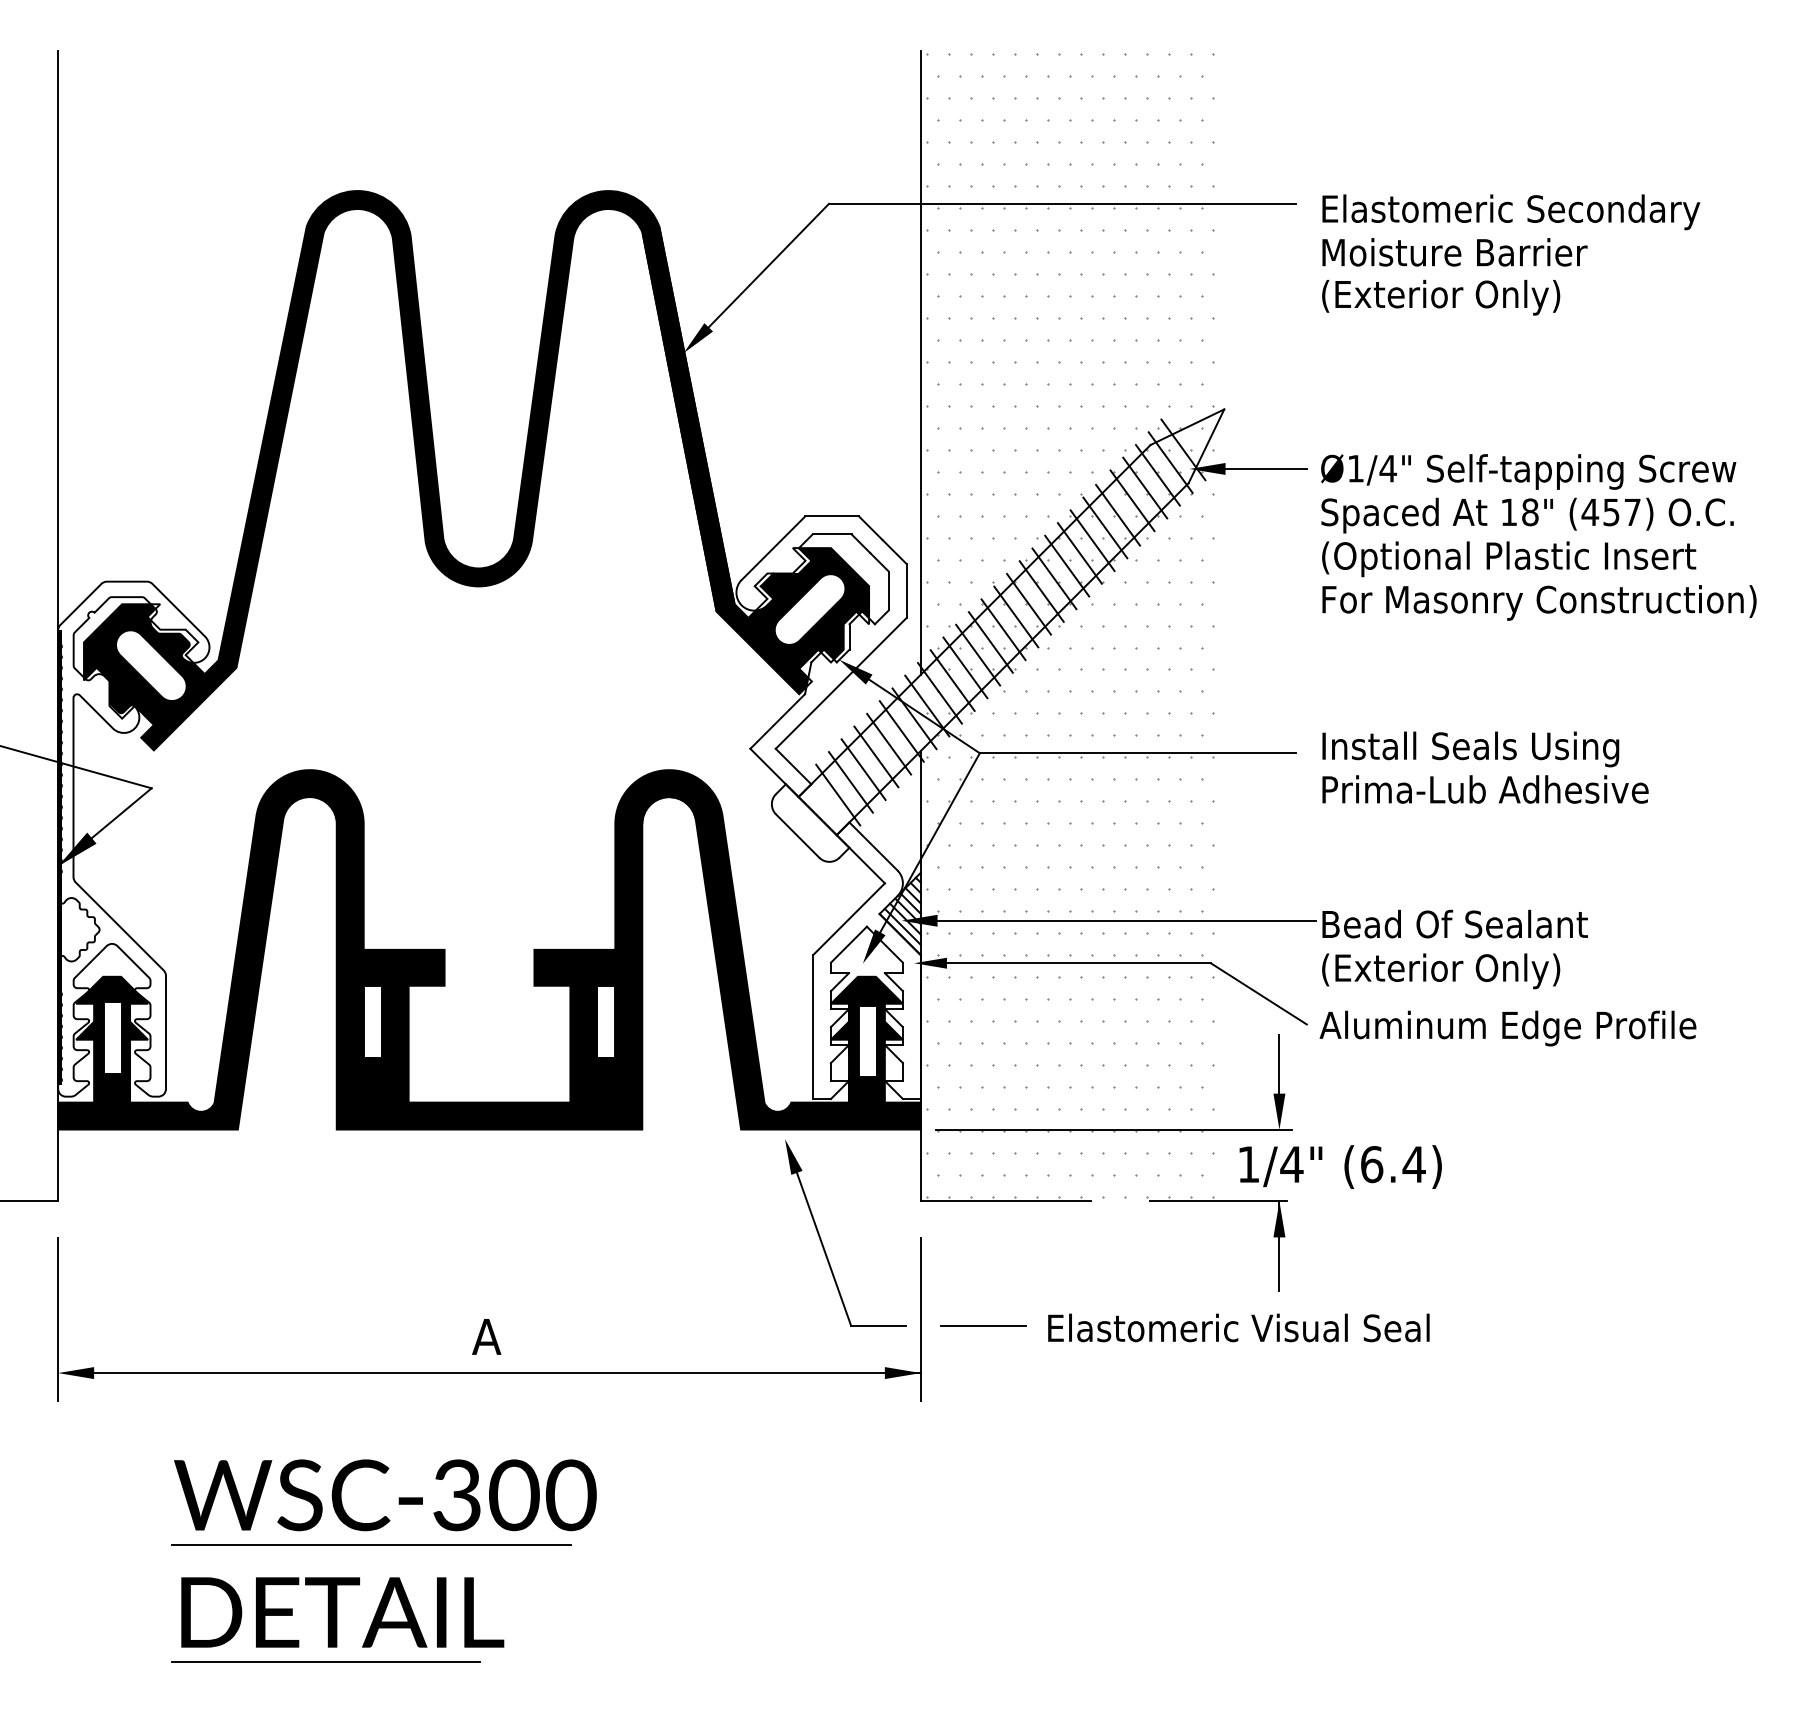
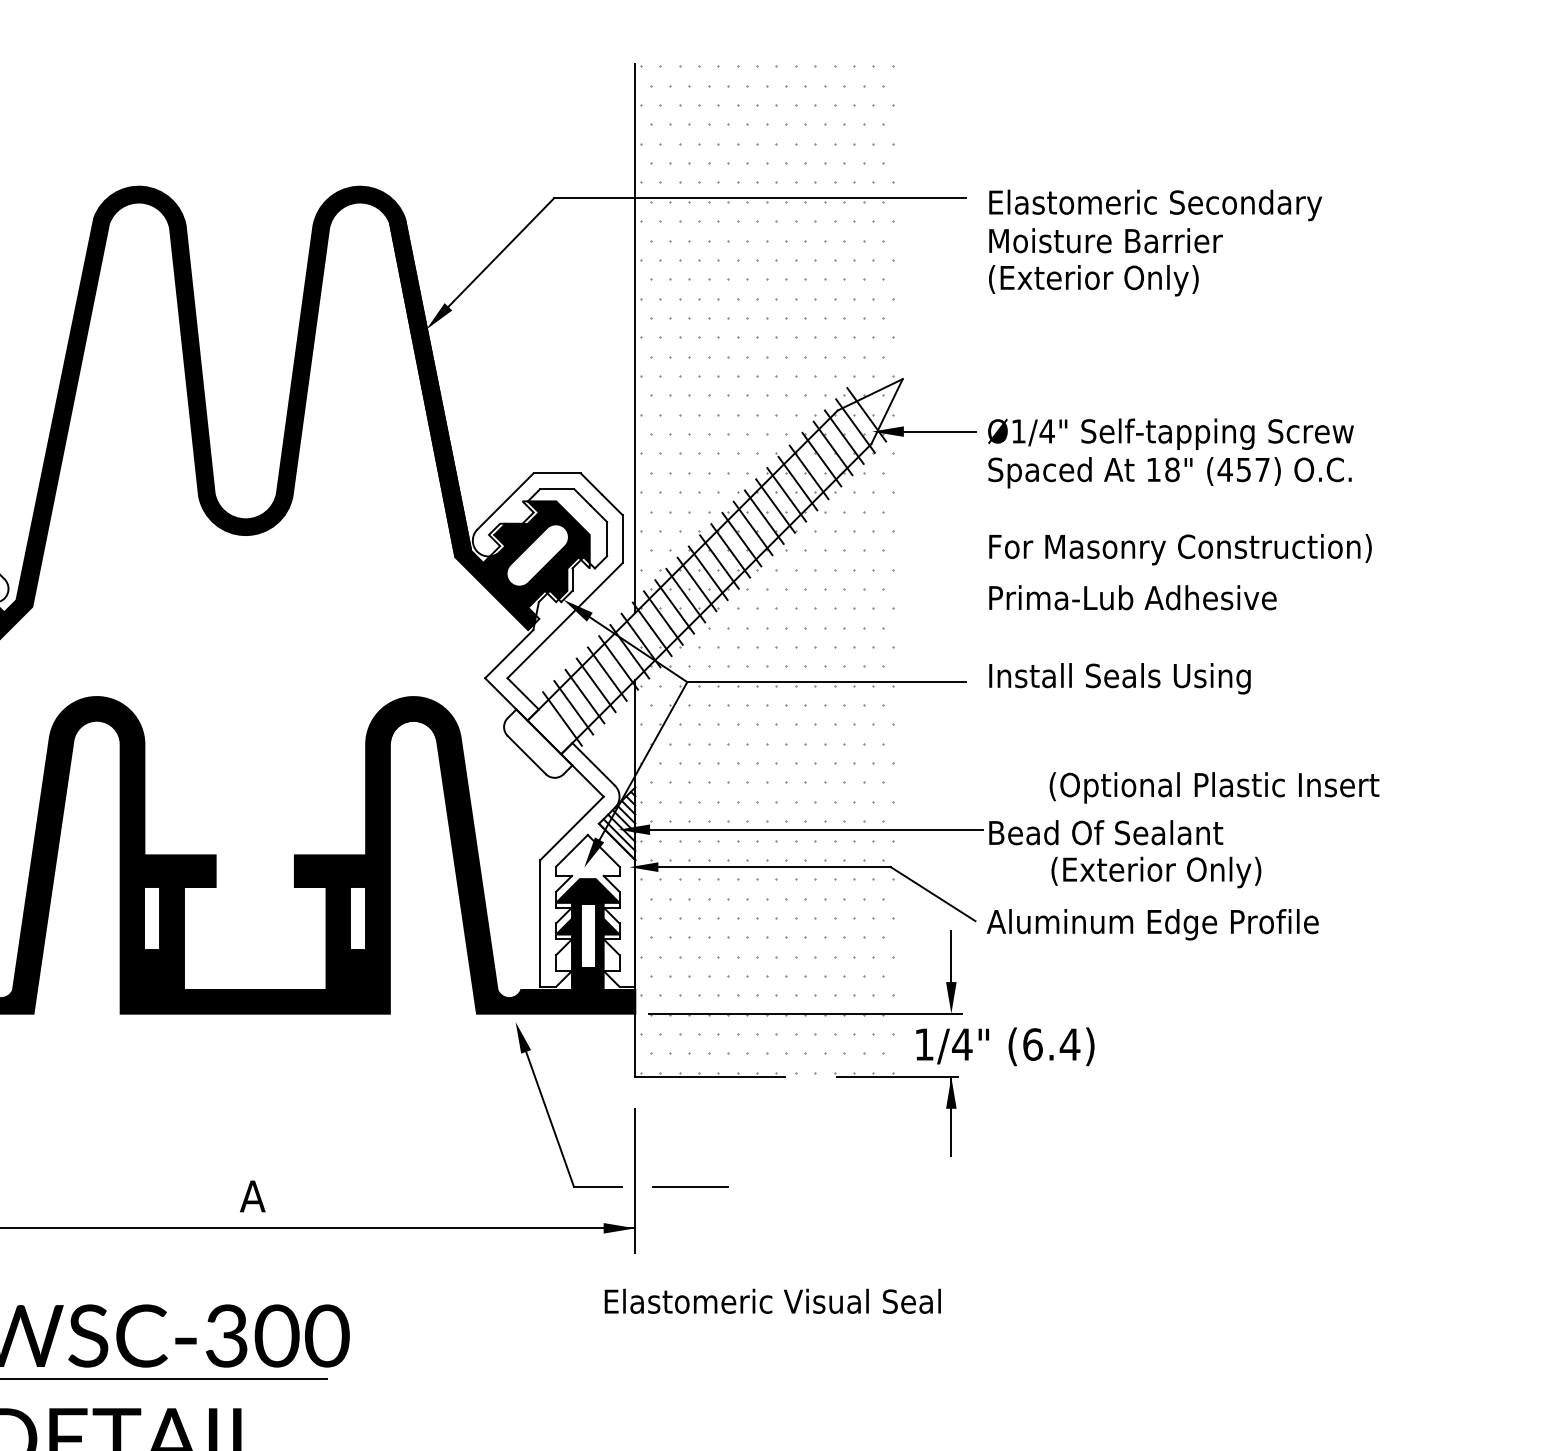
text: (1509, 559) -> (1214, 788), moved
text: (1485, 789) -> (1132, 597), moved
text: (1441, 971) -> (1156, 872), moved
text: (1238, 1327) -> (772, 1300), moved

